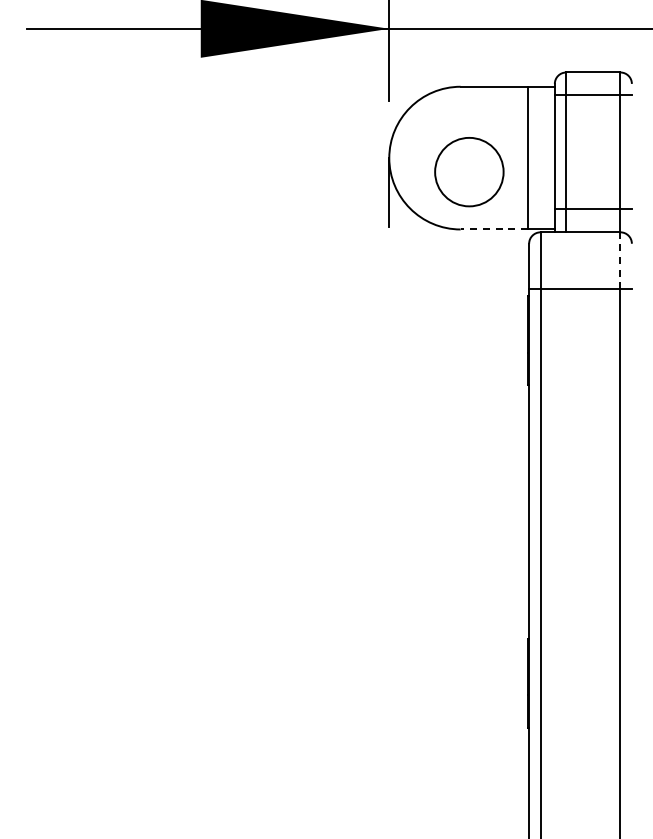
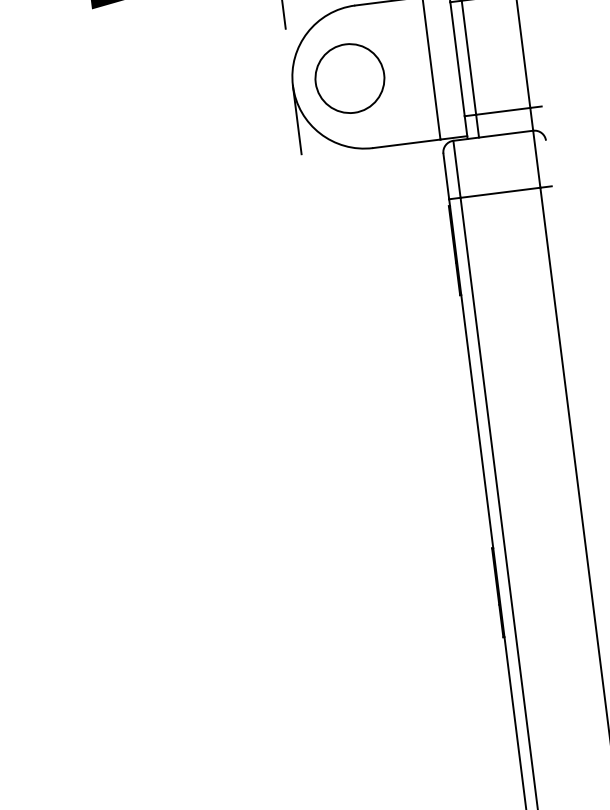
circle: (469, 172) -> (350, 78), moved
line: (494, 229) -> (407, 143), dashed -> solid
line: (620, 260) -> (536, 158), dashed -> solid

